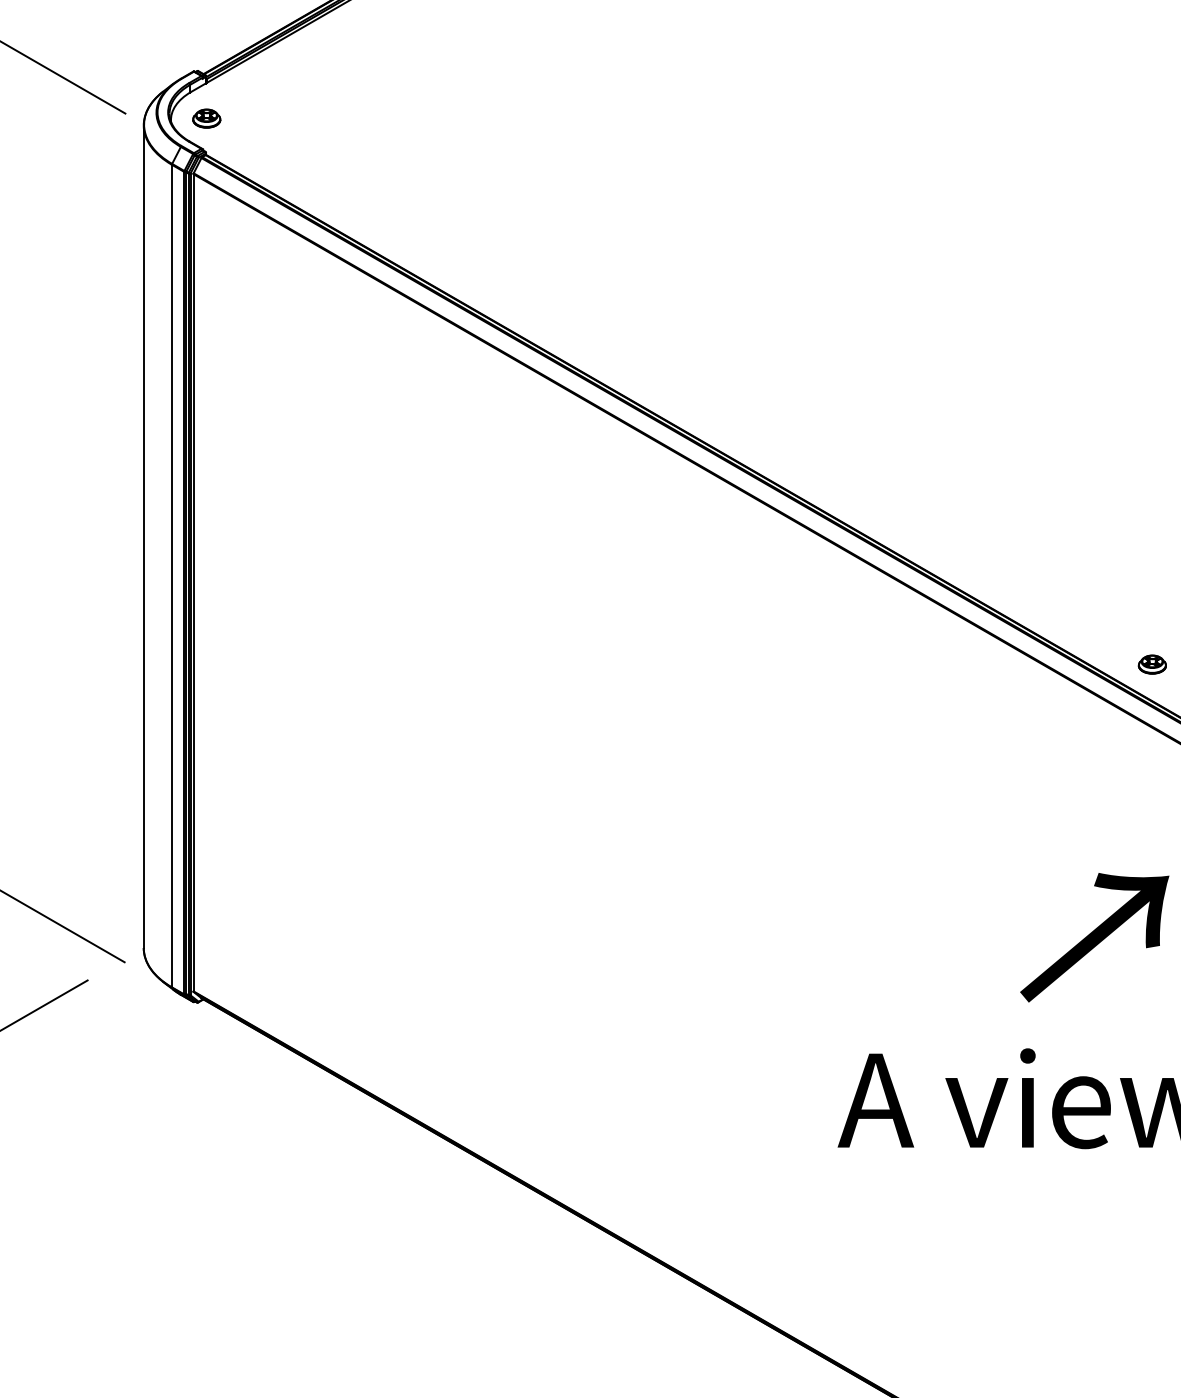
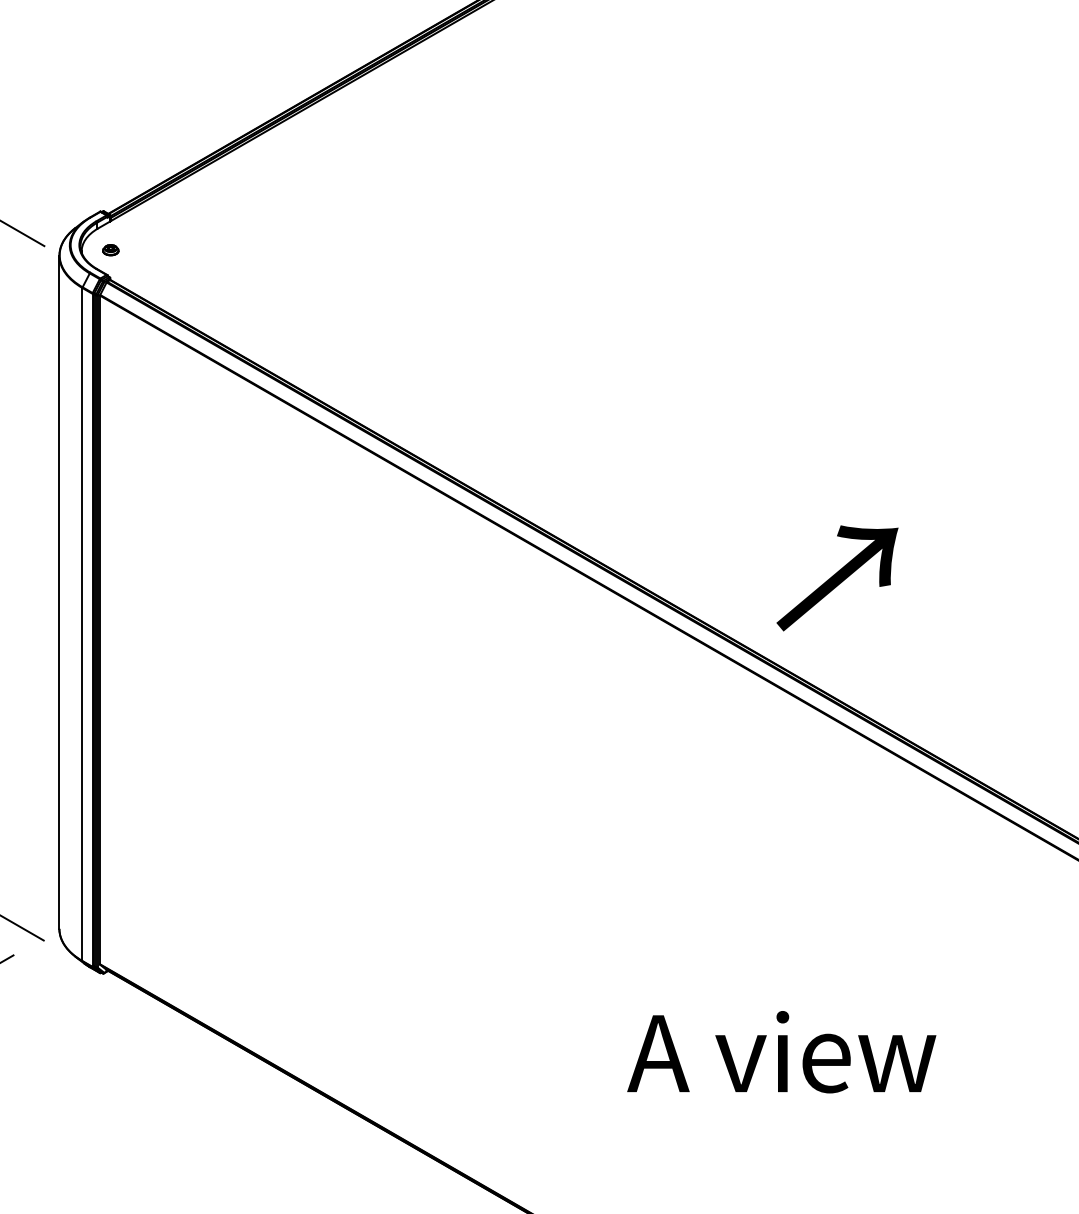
part: (206, 117) -> (110, 249), size x0.7
part: (1152, 664) -> (884, 696), removed
text: (1094, 937) -> (837, 578), moved

